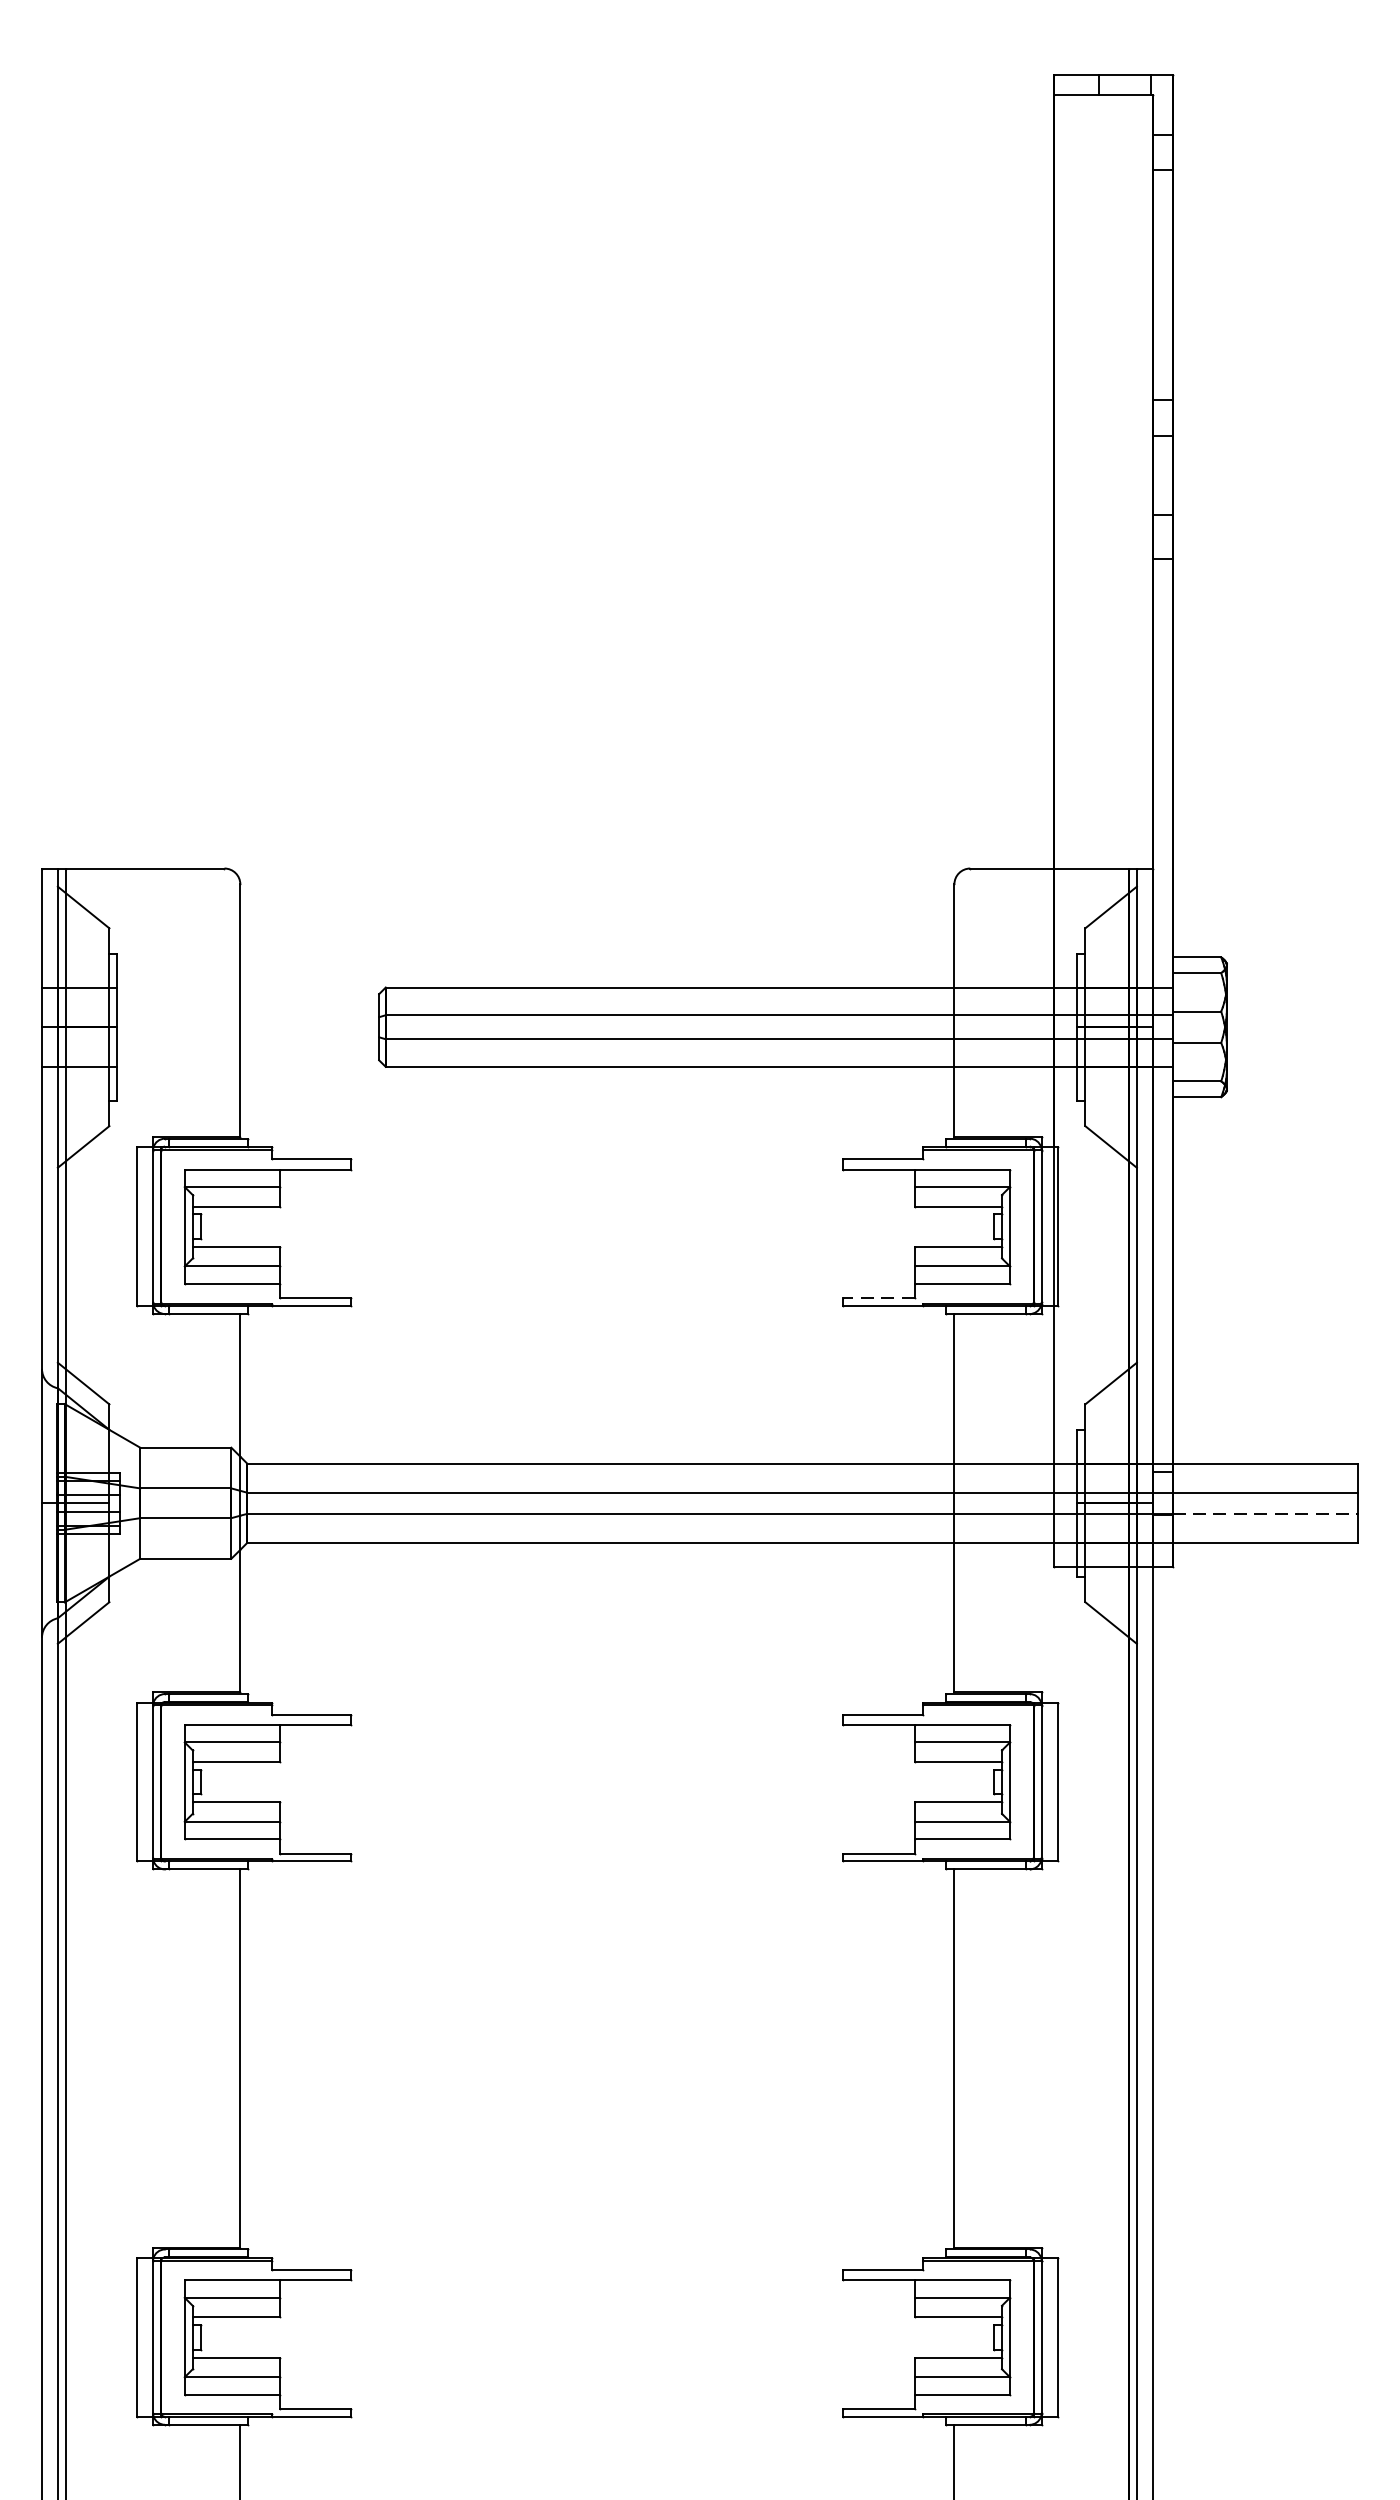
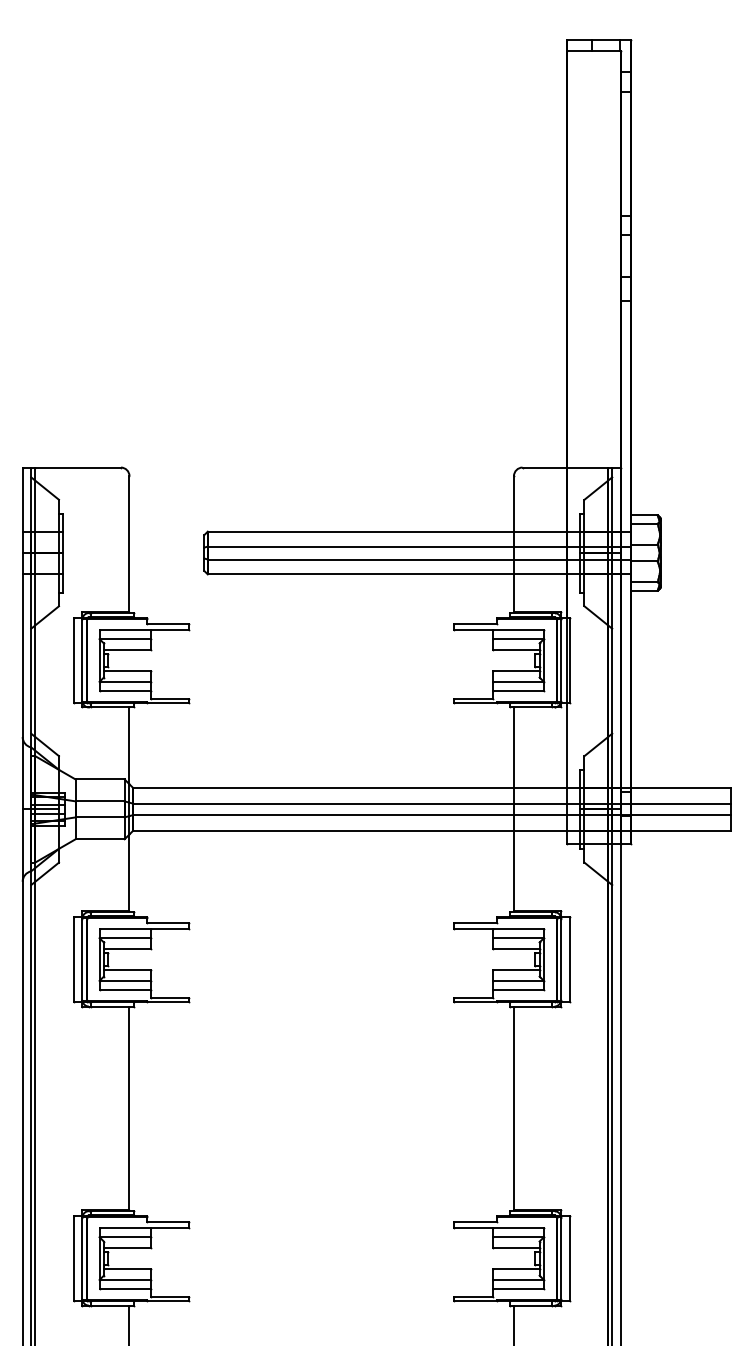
line: (877, 1297) -> (472, 698), dashed -> solid
line: (1265, 1514) -> (681, 815), dashed -> solid

